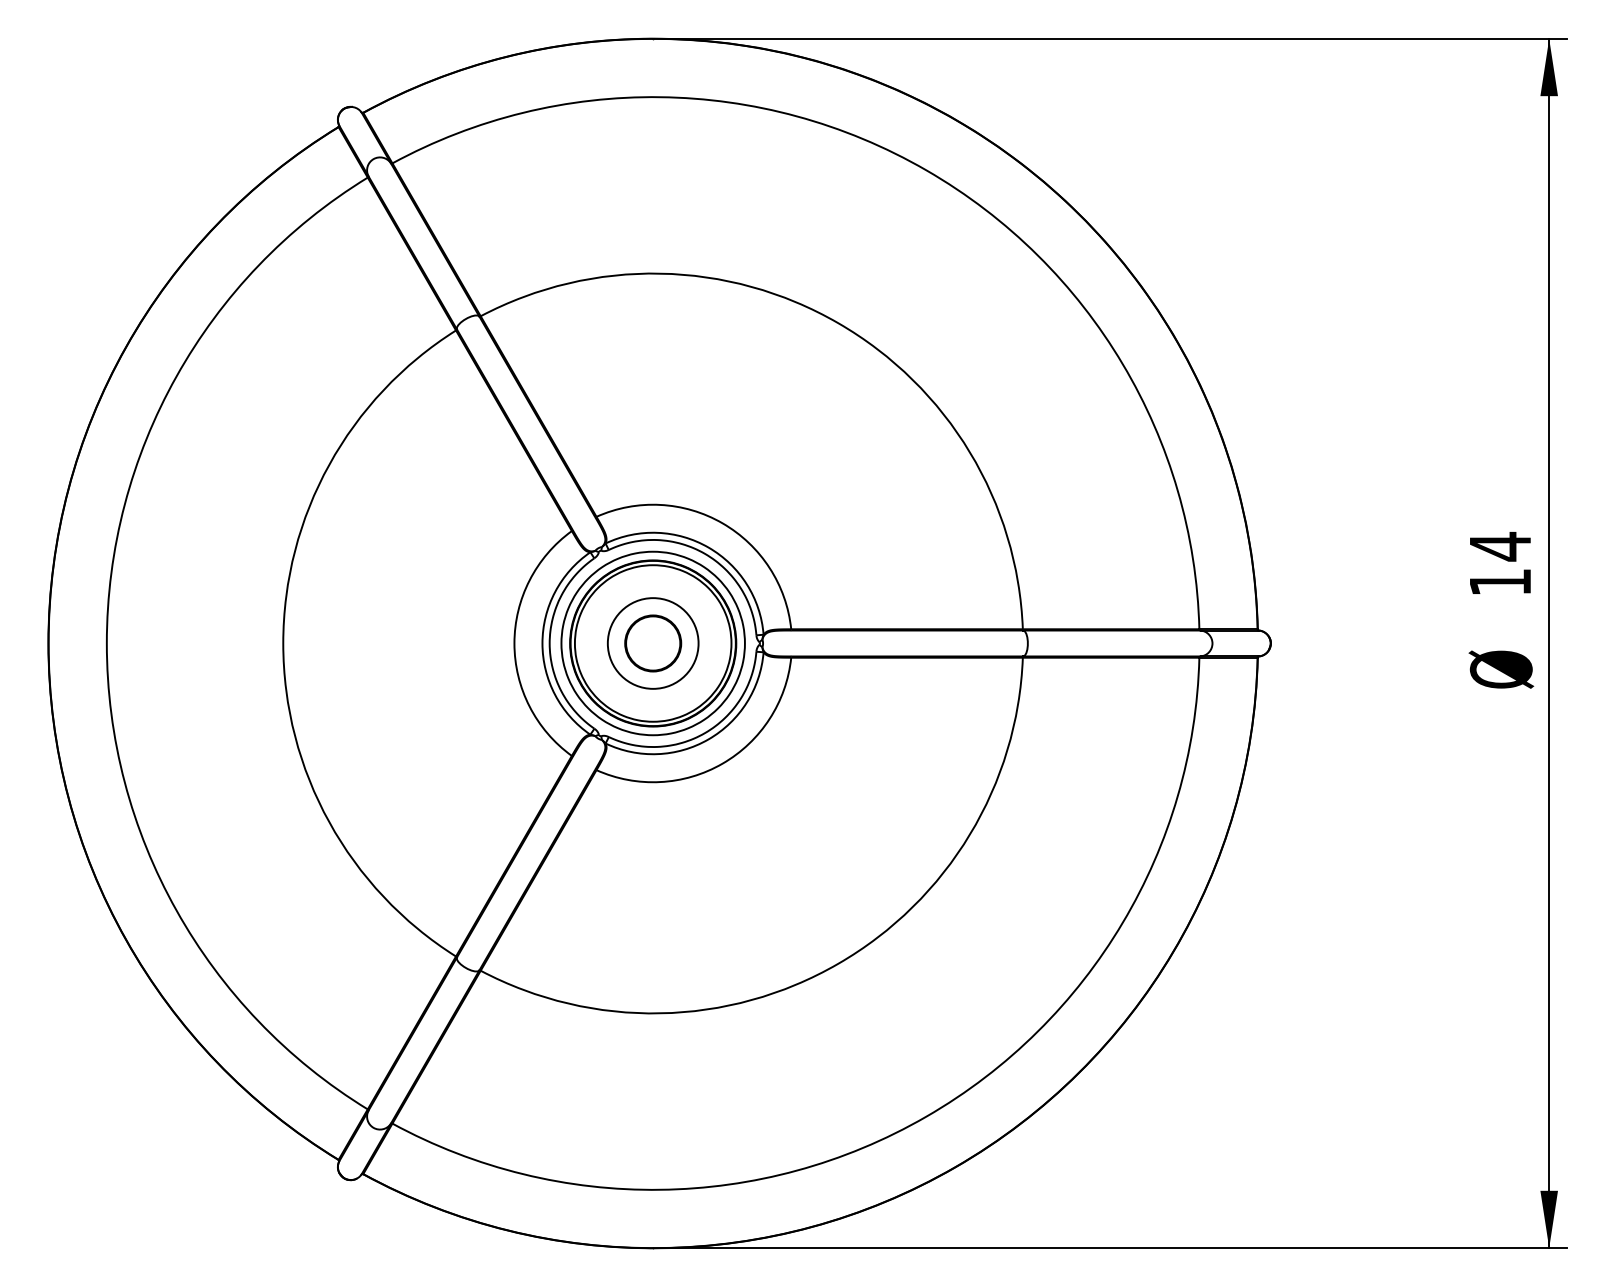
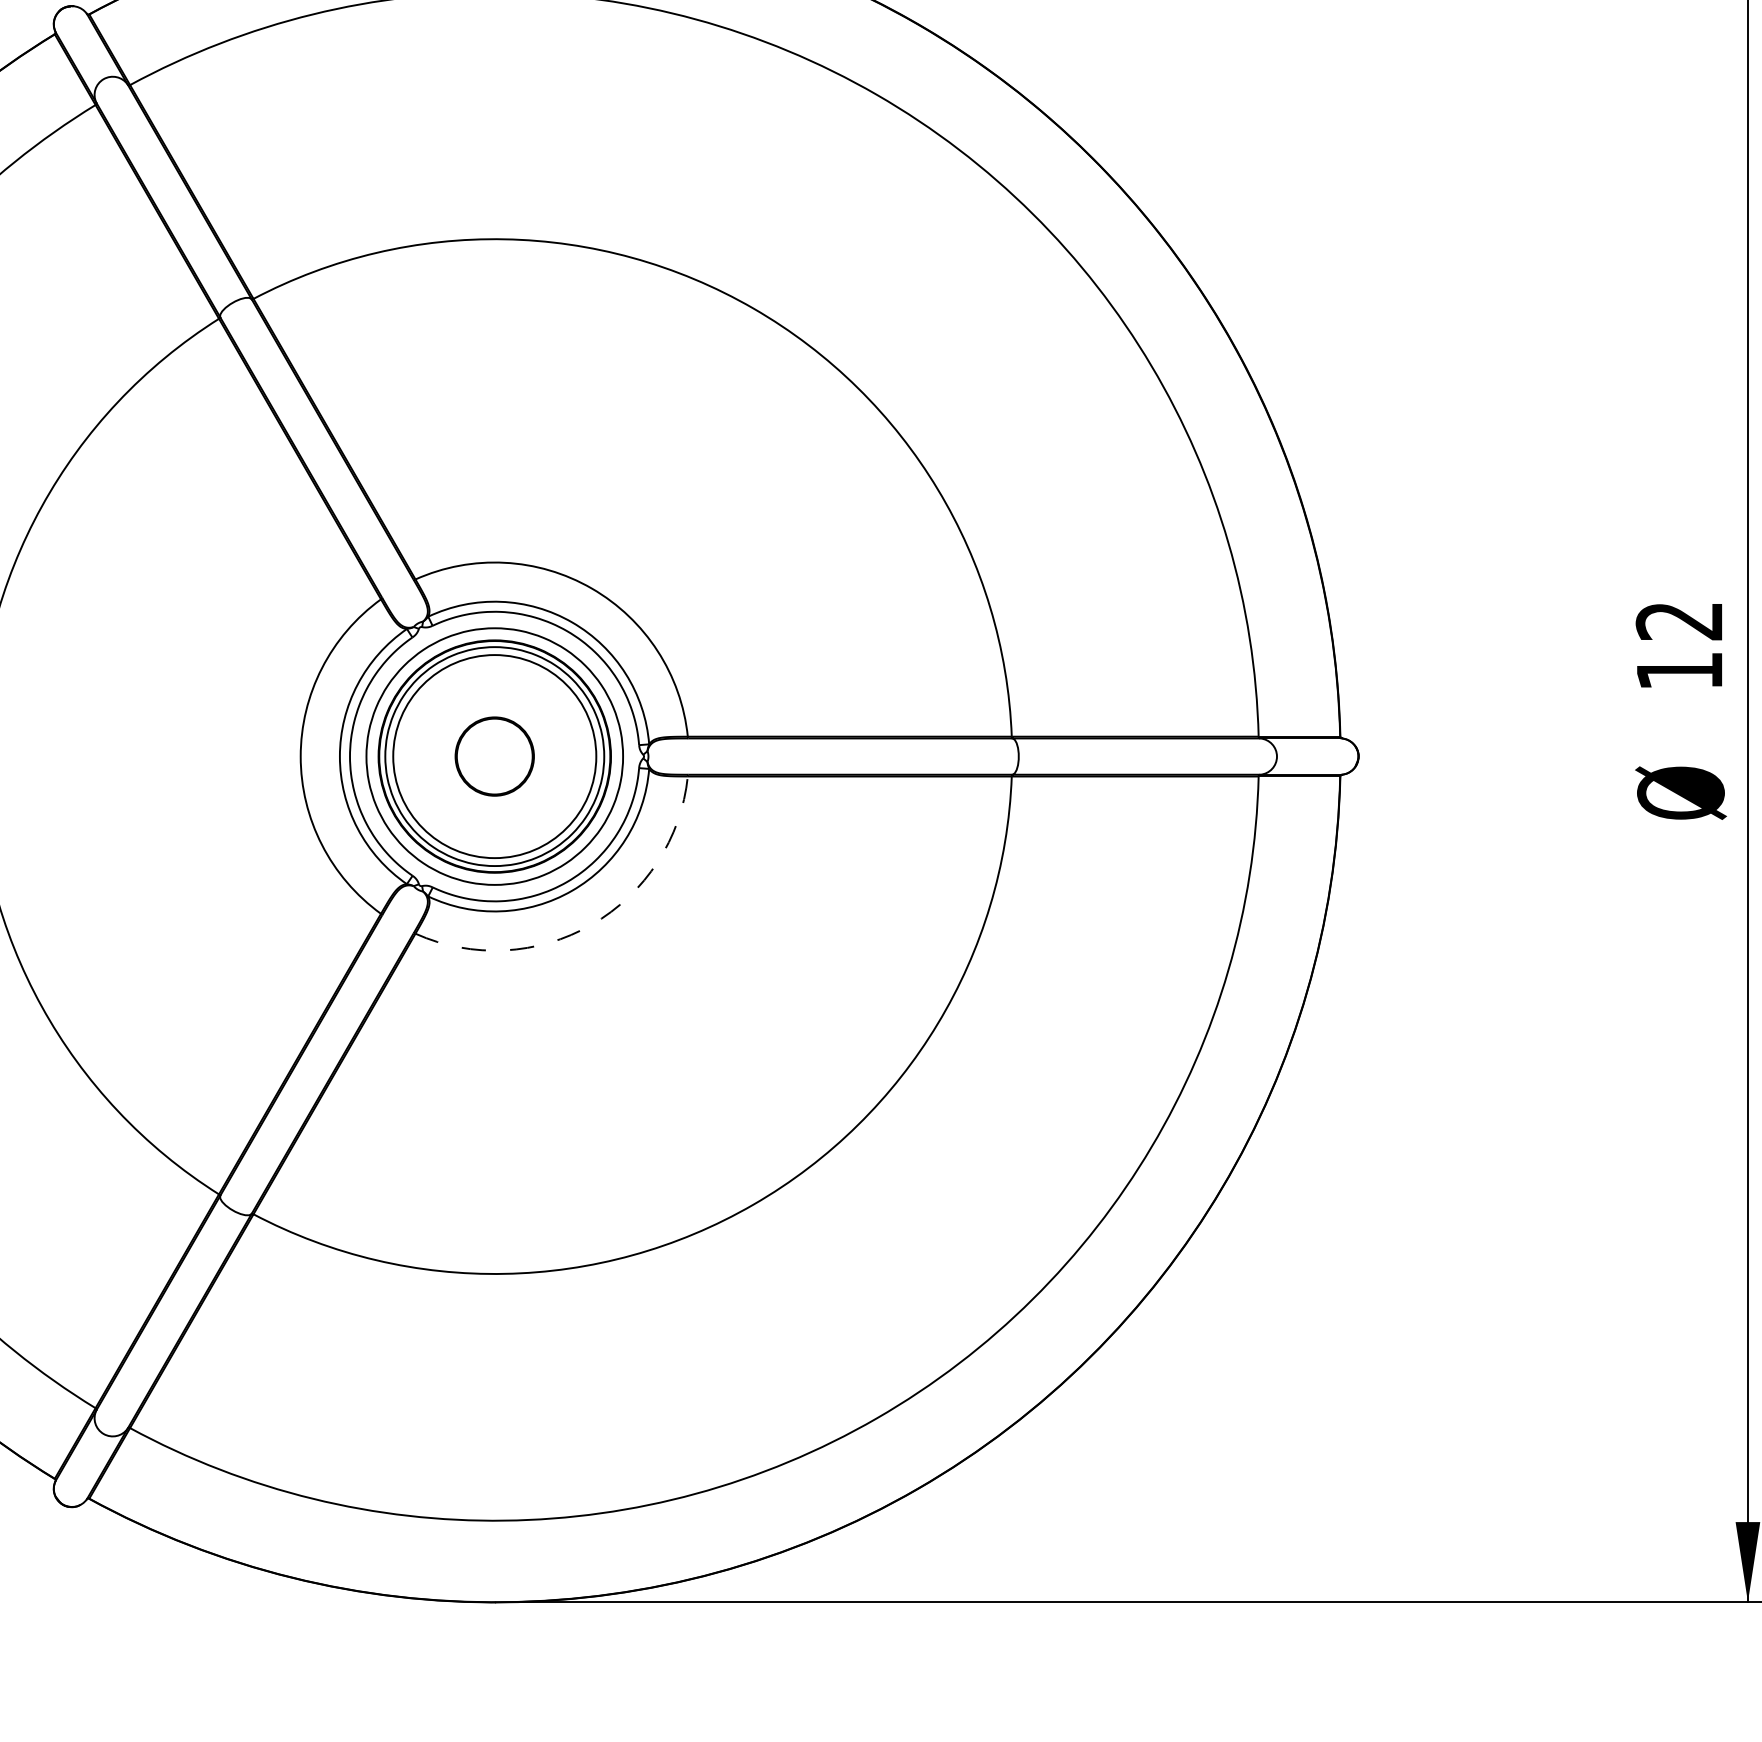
text: (1499, 546) -> (1678, 620), 14 -> 12
circle: (652, 643) -> (493, 756), size x1.6
arc: (722, 763) -> (591, 924), solid -> dashed

